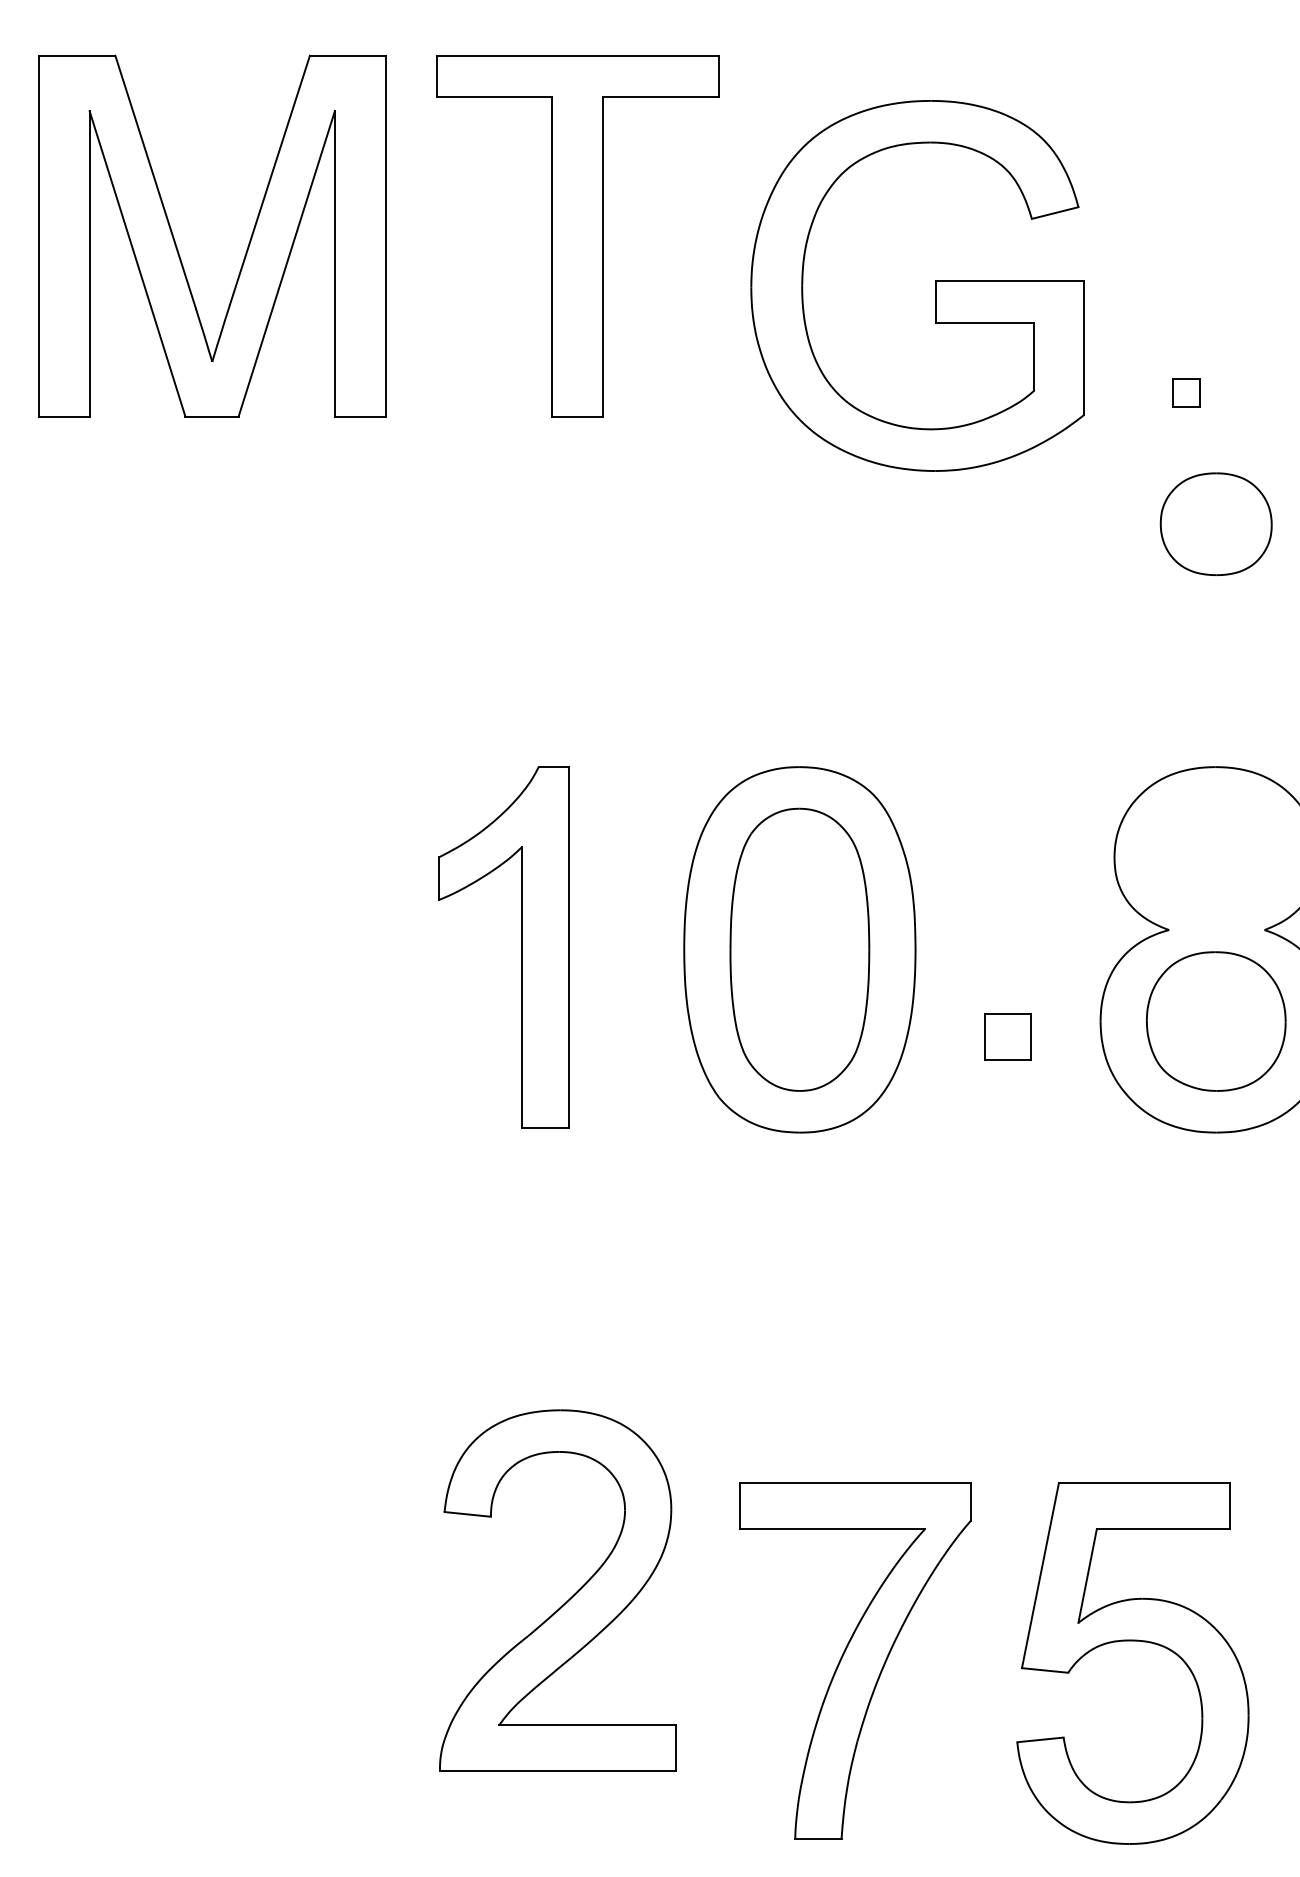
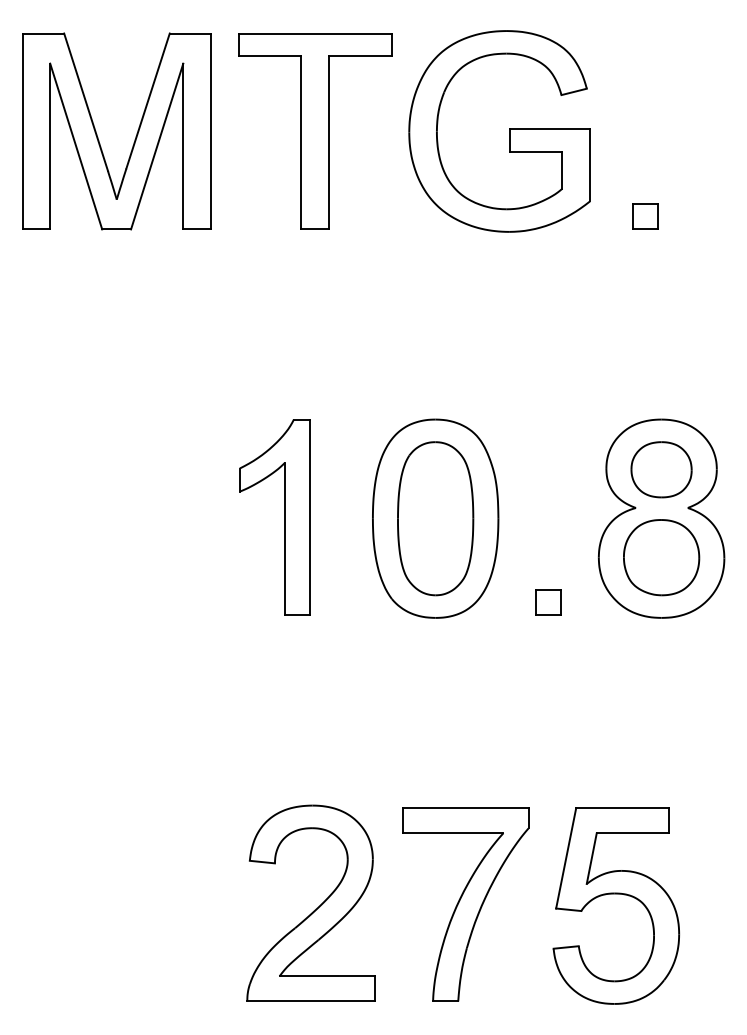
part: (935, 286) -> (509, 131), moved
part: (1186, 392) -> (645, 216), size x1.67
part: (1216, 523) -> (661, 469), moved
part: (1007, 1036) -> (548, 602), moved
part: (563, 1601) -> (314, 909), moved

